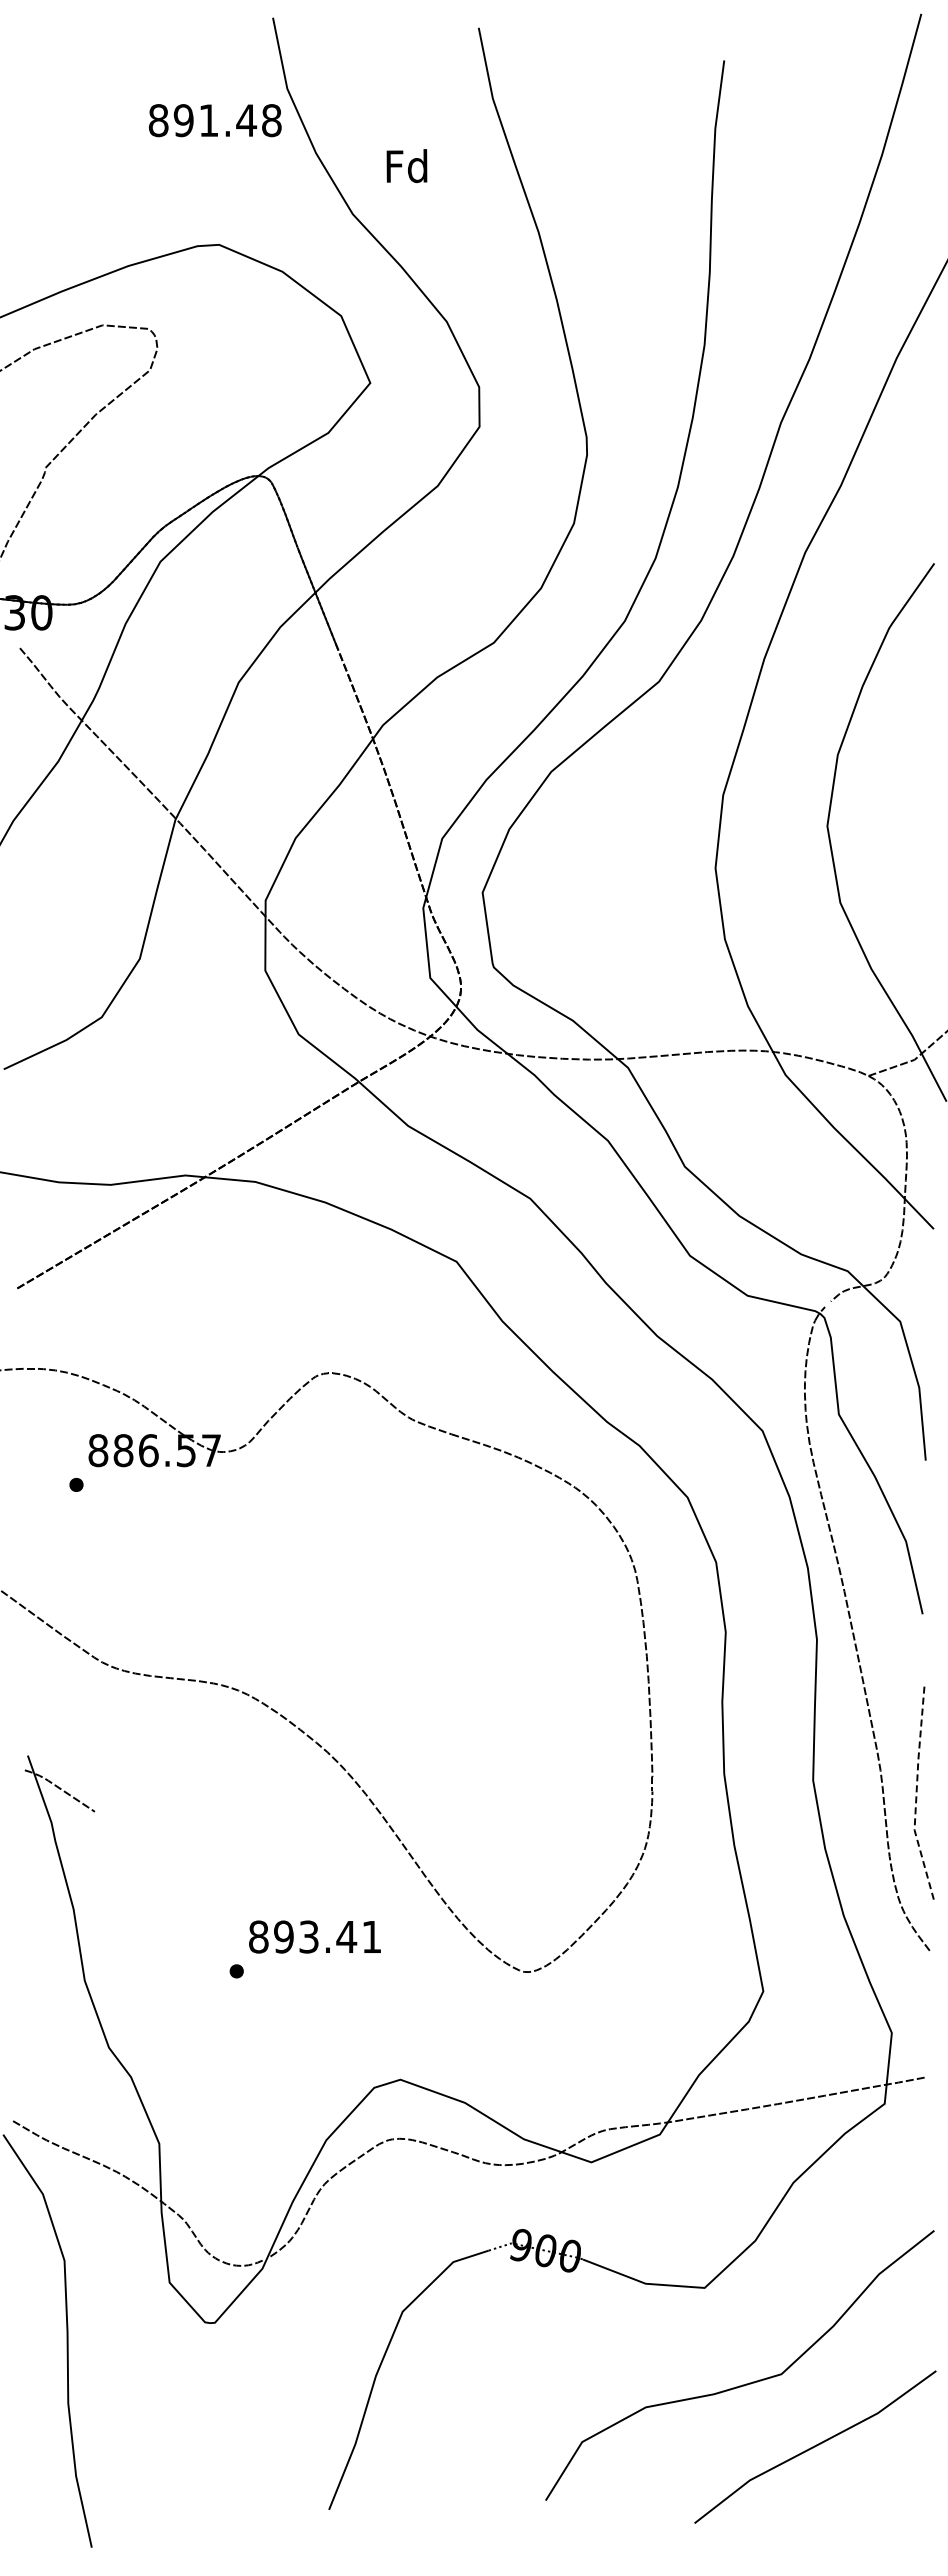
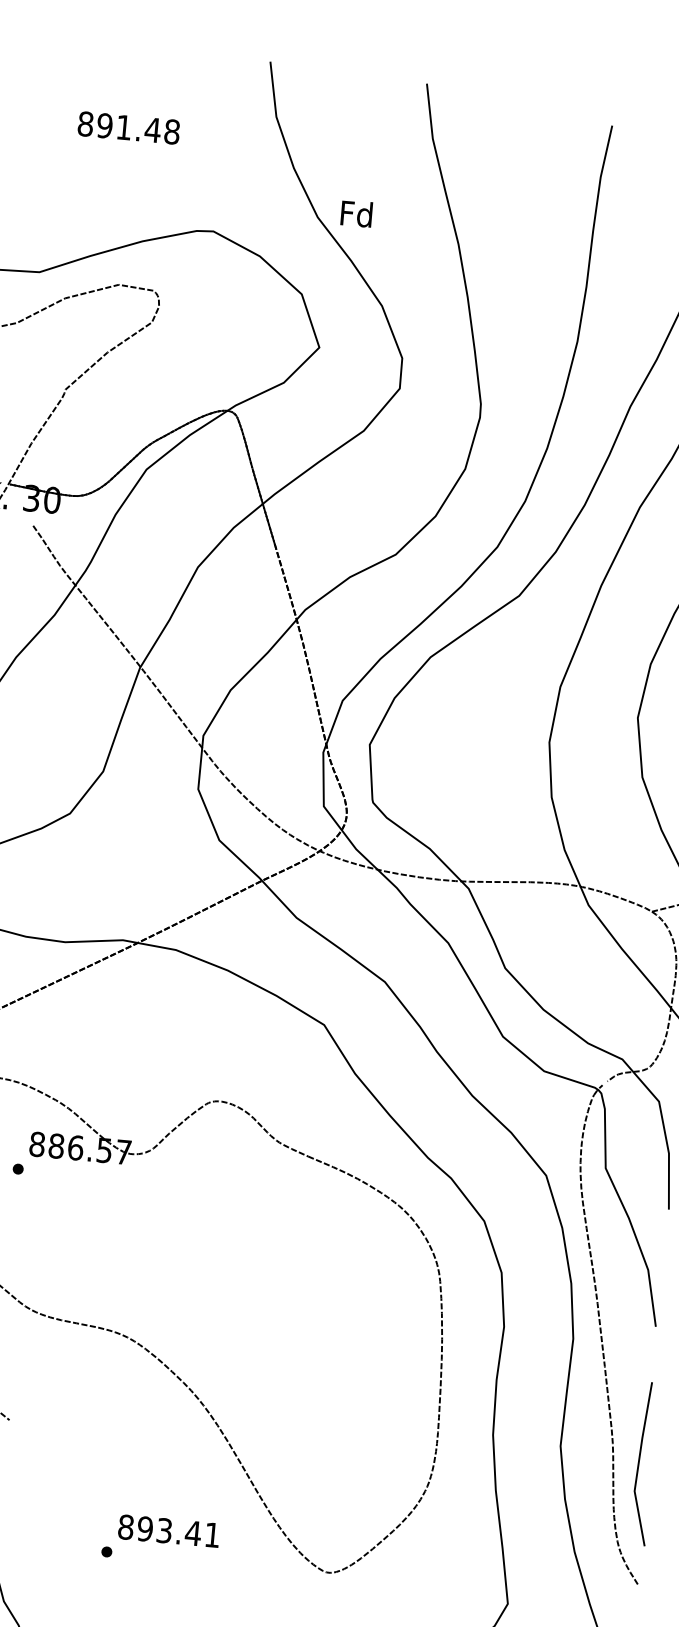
text: (215, 120) -> (129, 127), moved
text: (406, 166) -> (356, 214), moved
line: (916, 1795) -> (638, 1464), dashed -> solid

